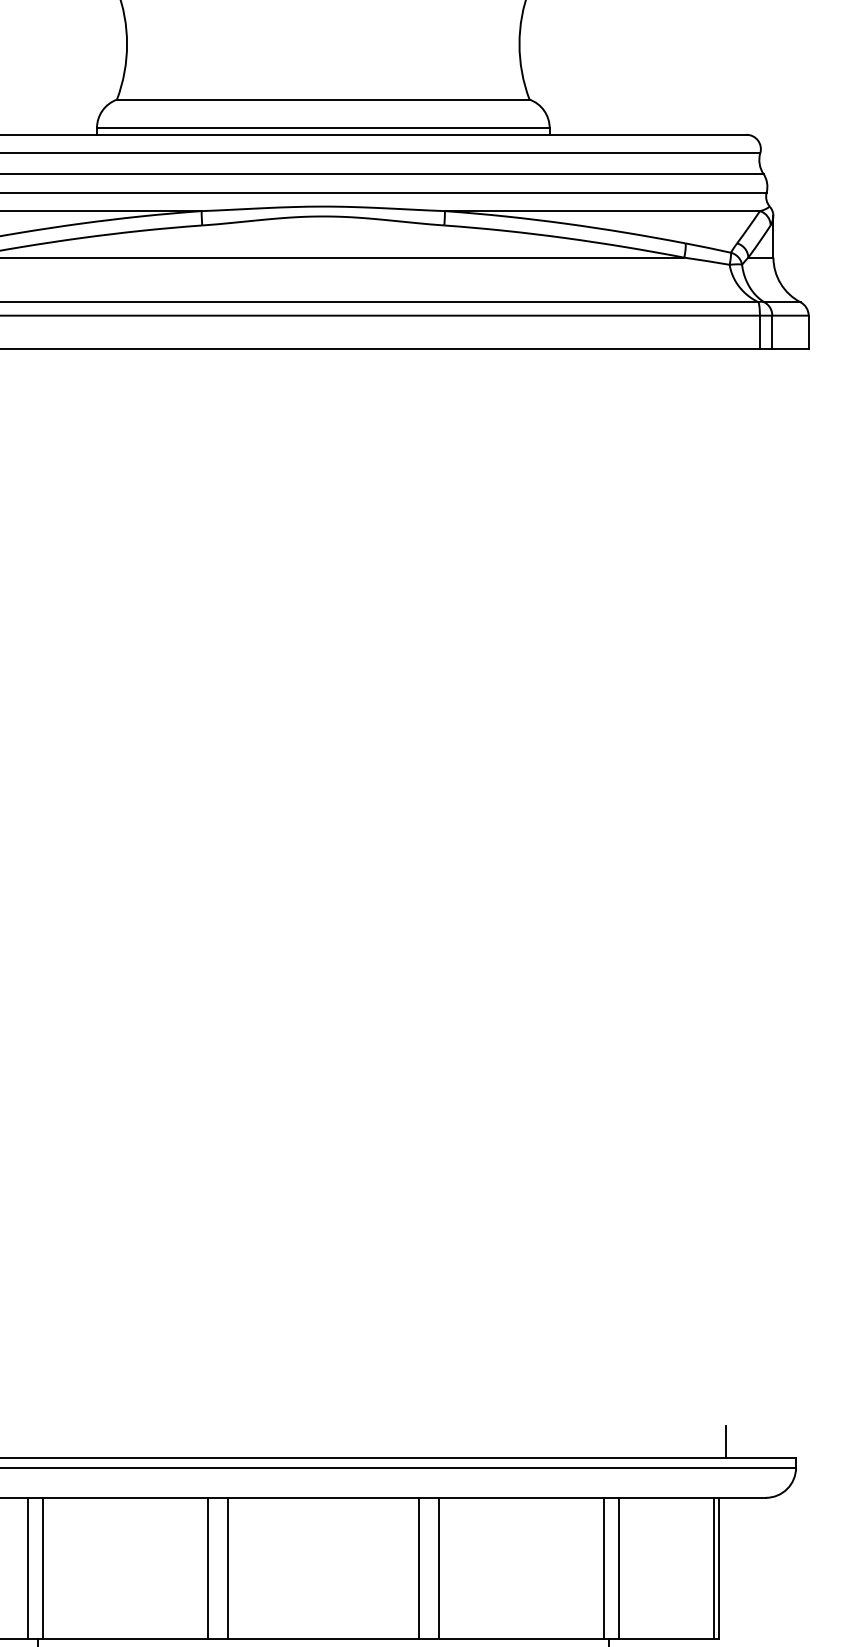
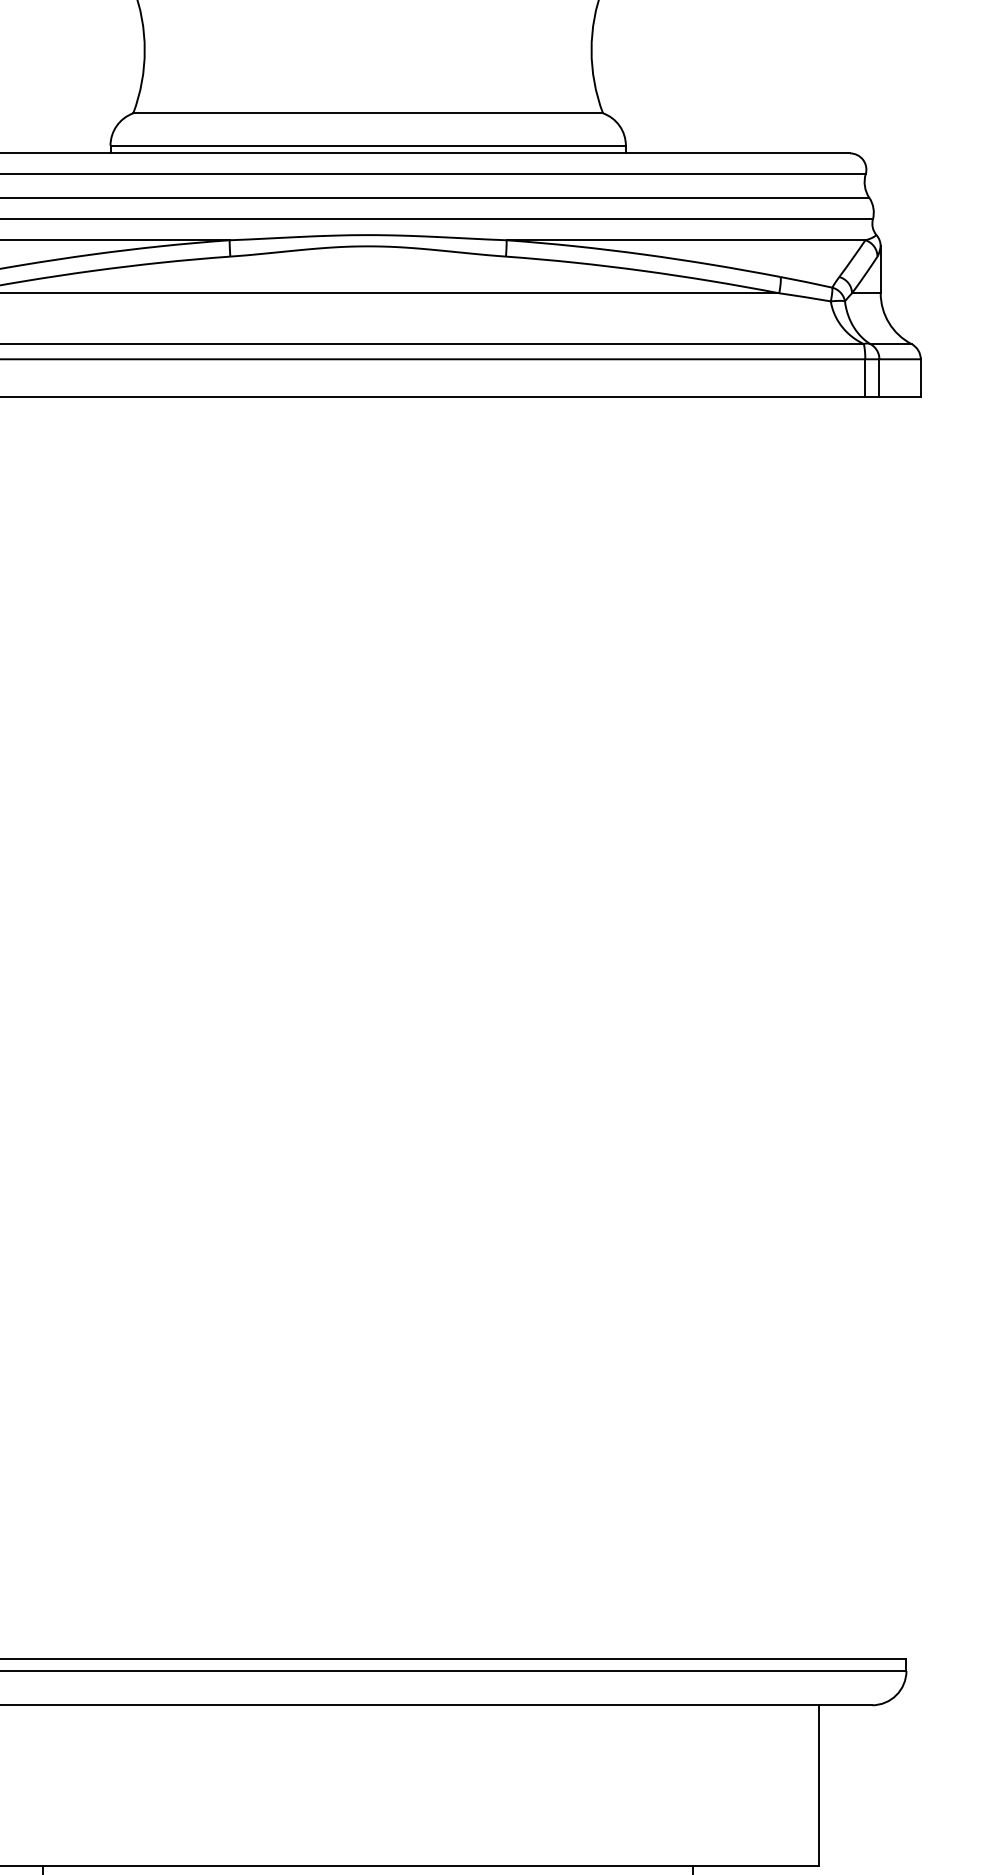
line: (725, 1441) -> (826, 1641), removed
line: (28, 1568) -> (32, 1785), removed
line: (42, 1568) -> (48, 1785), removed
line: (207, 1568) -> (236, 1785), removed
line: (227, 1568) -> (259, 1785), removed
line: (418, 1568) -> (476, 1785), removed
line: (438, 1568) -> (499, 1785), removed
line: (603, 1568) -> (687, 1785), removed
line: (618, 1568) -> (704, 1785), removed
line: (714, 1568) -> (813, 1785), removed

